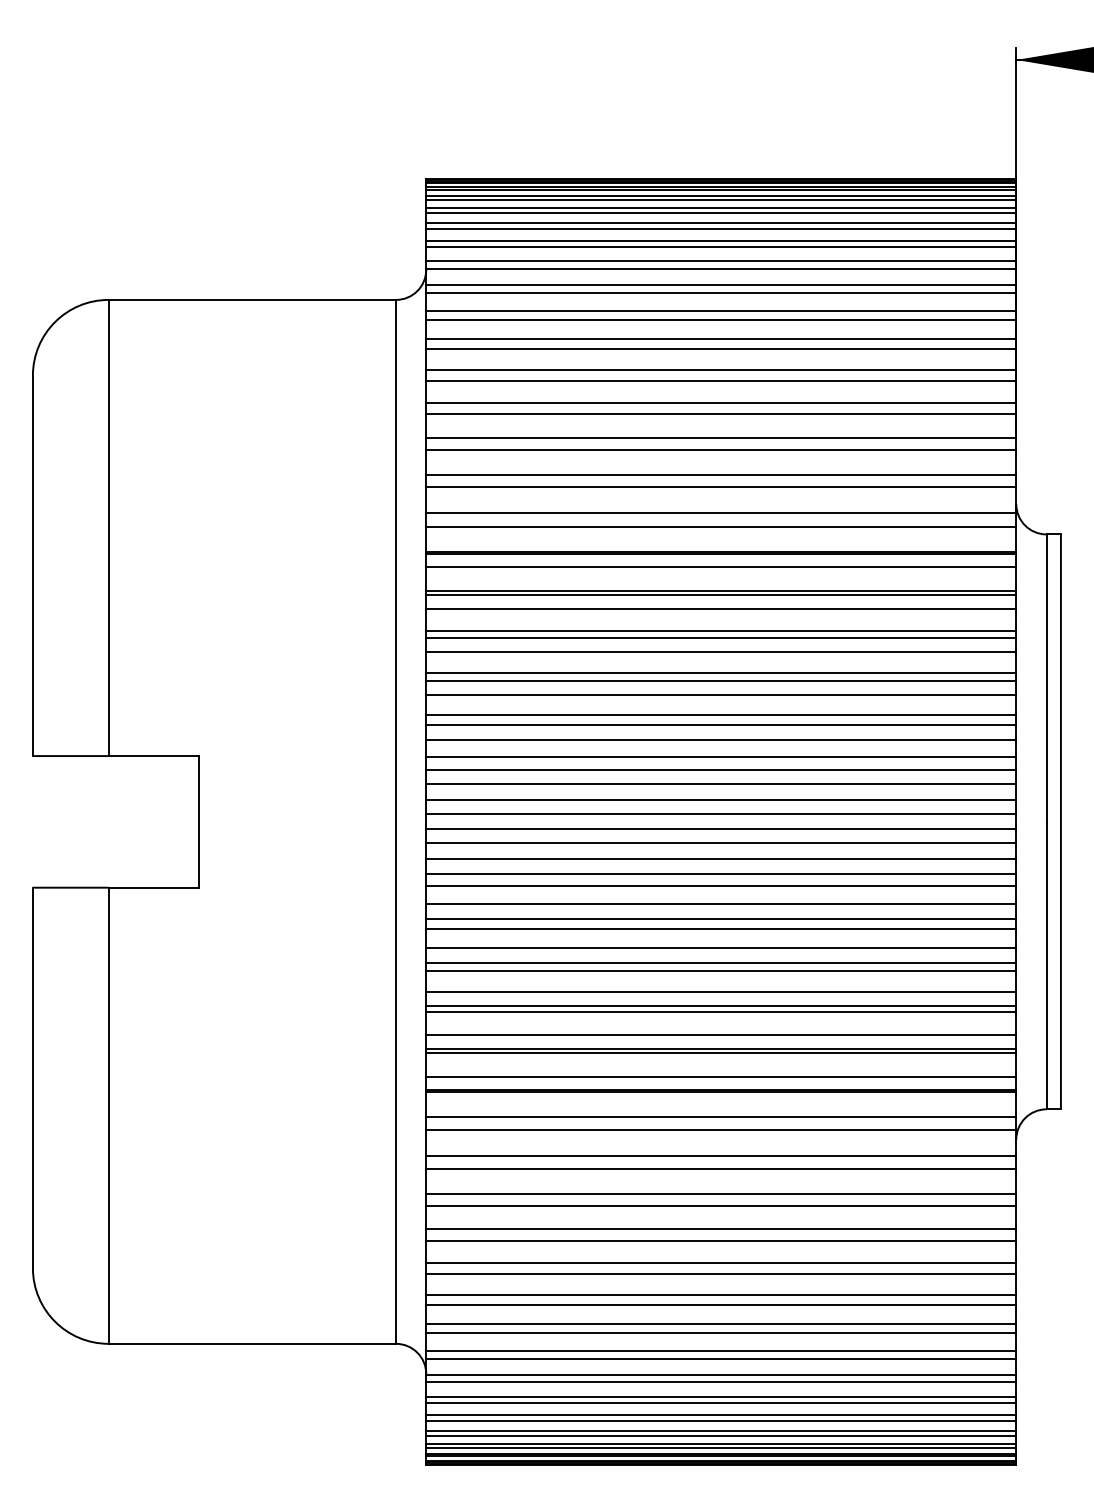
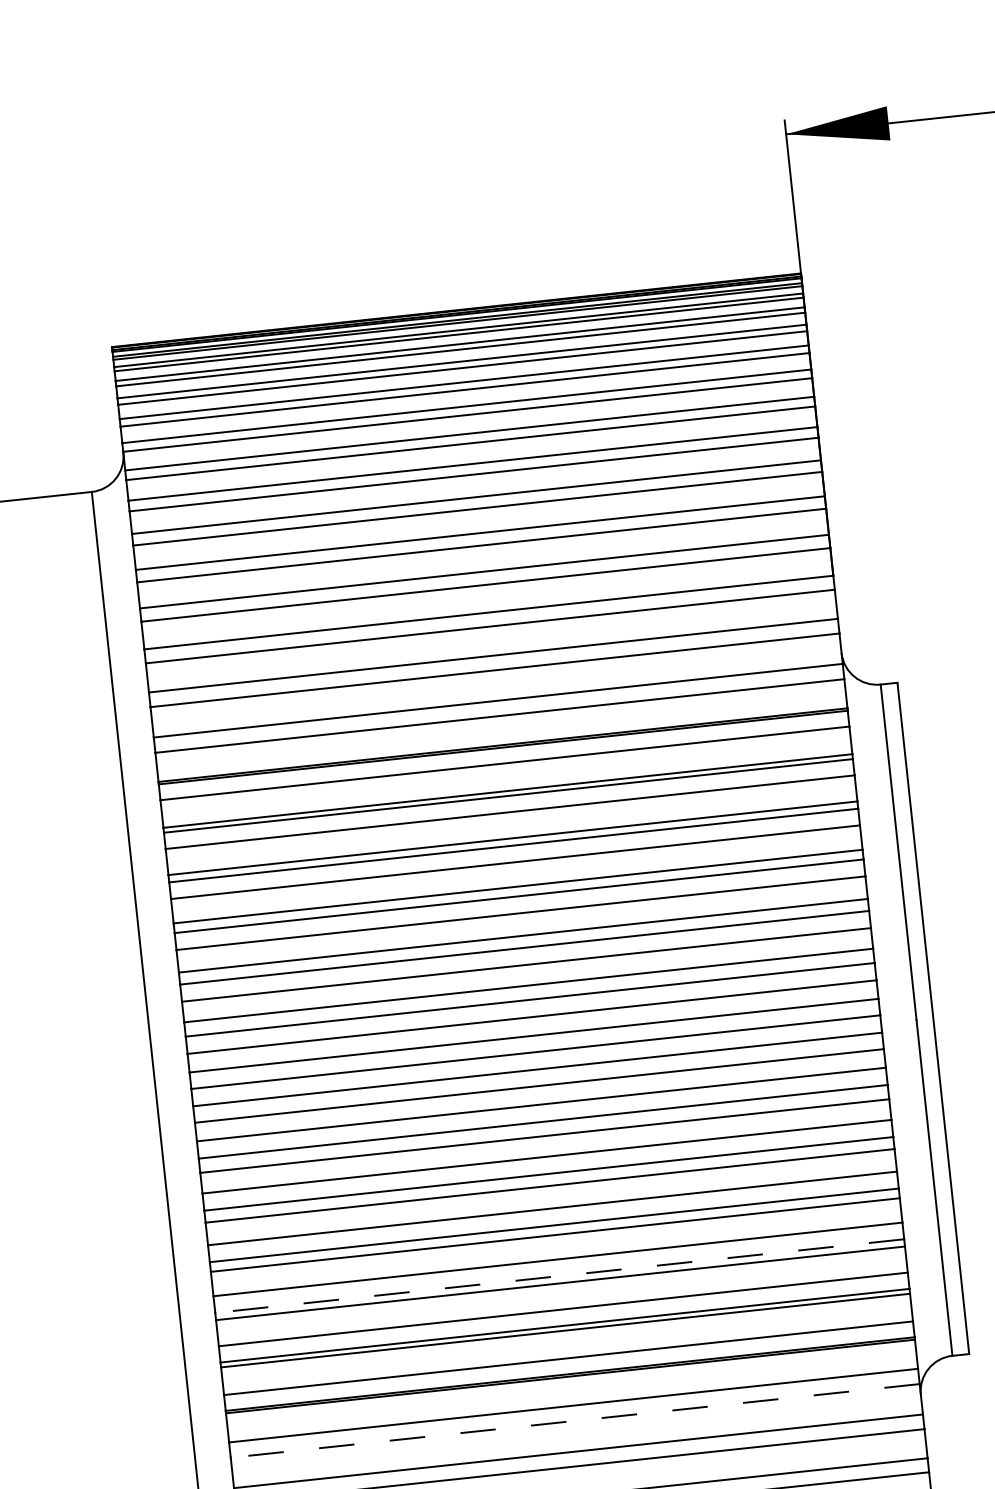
line: (720, 1006) -> (558, 1276), solid -> dashed
line: (720, 1130) -> (574, 1421), solid -> dashed

